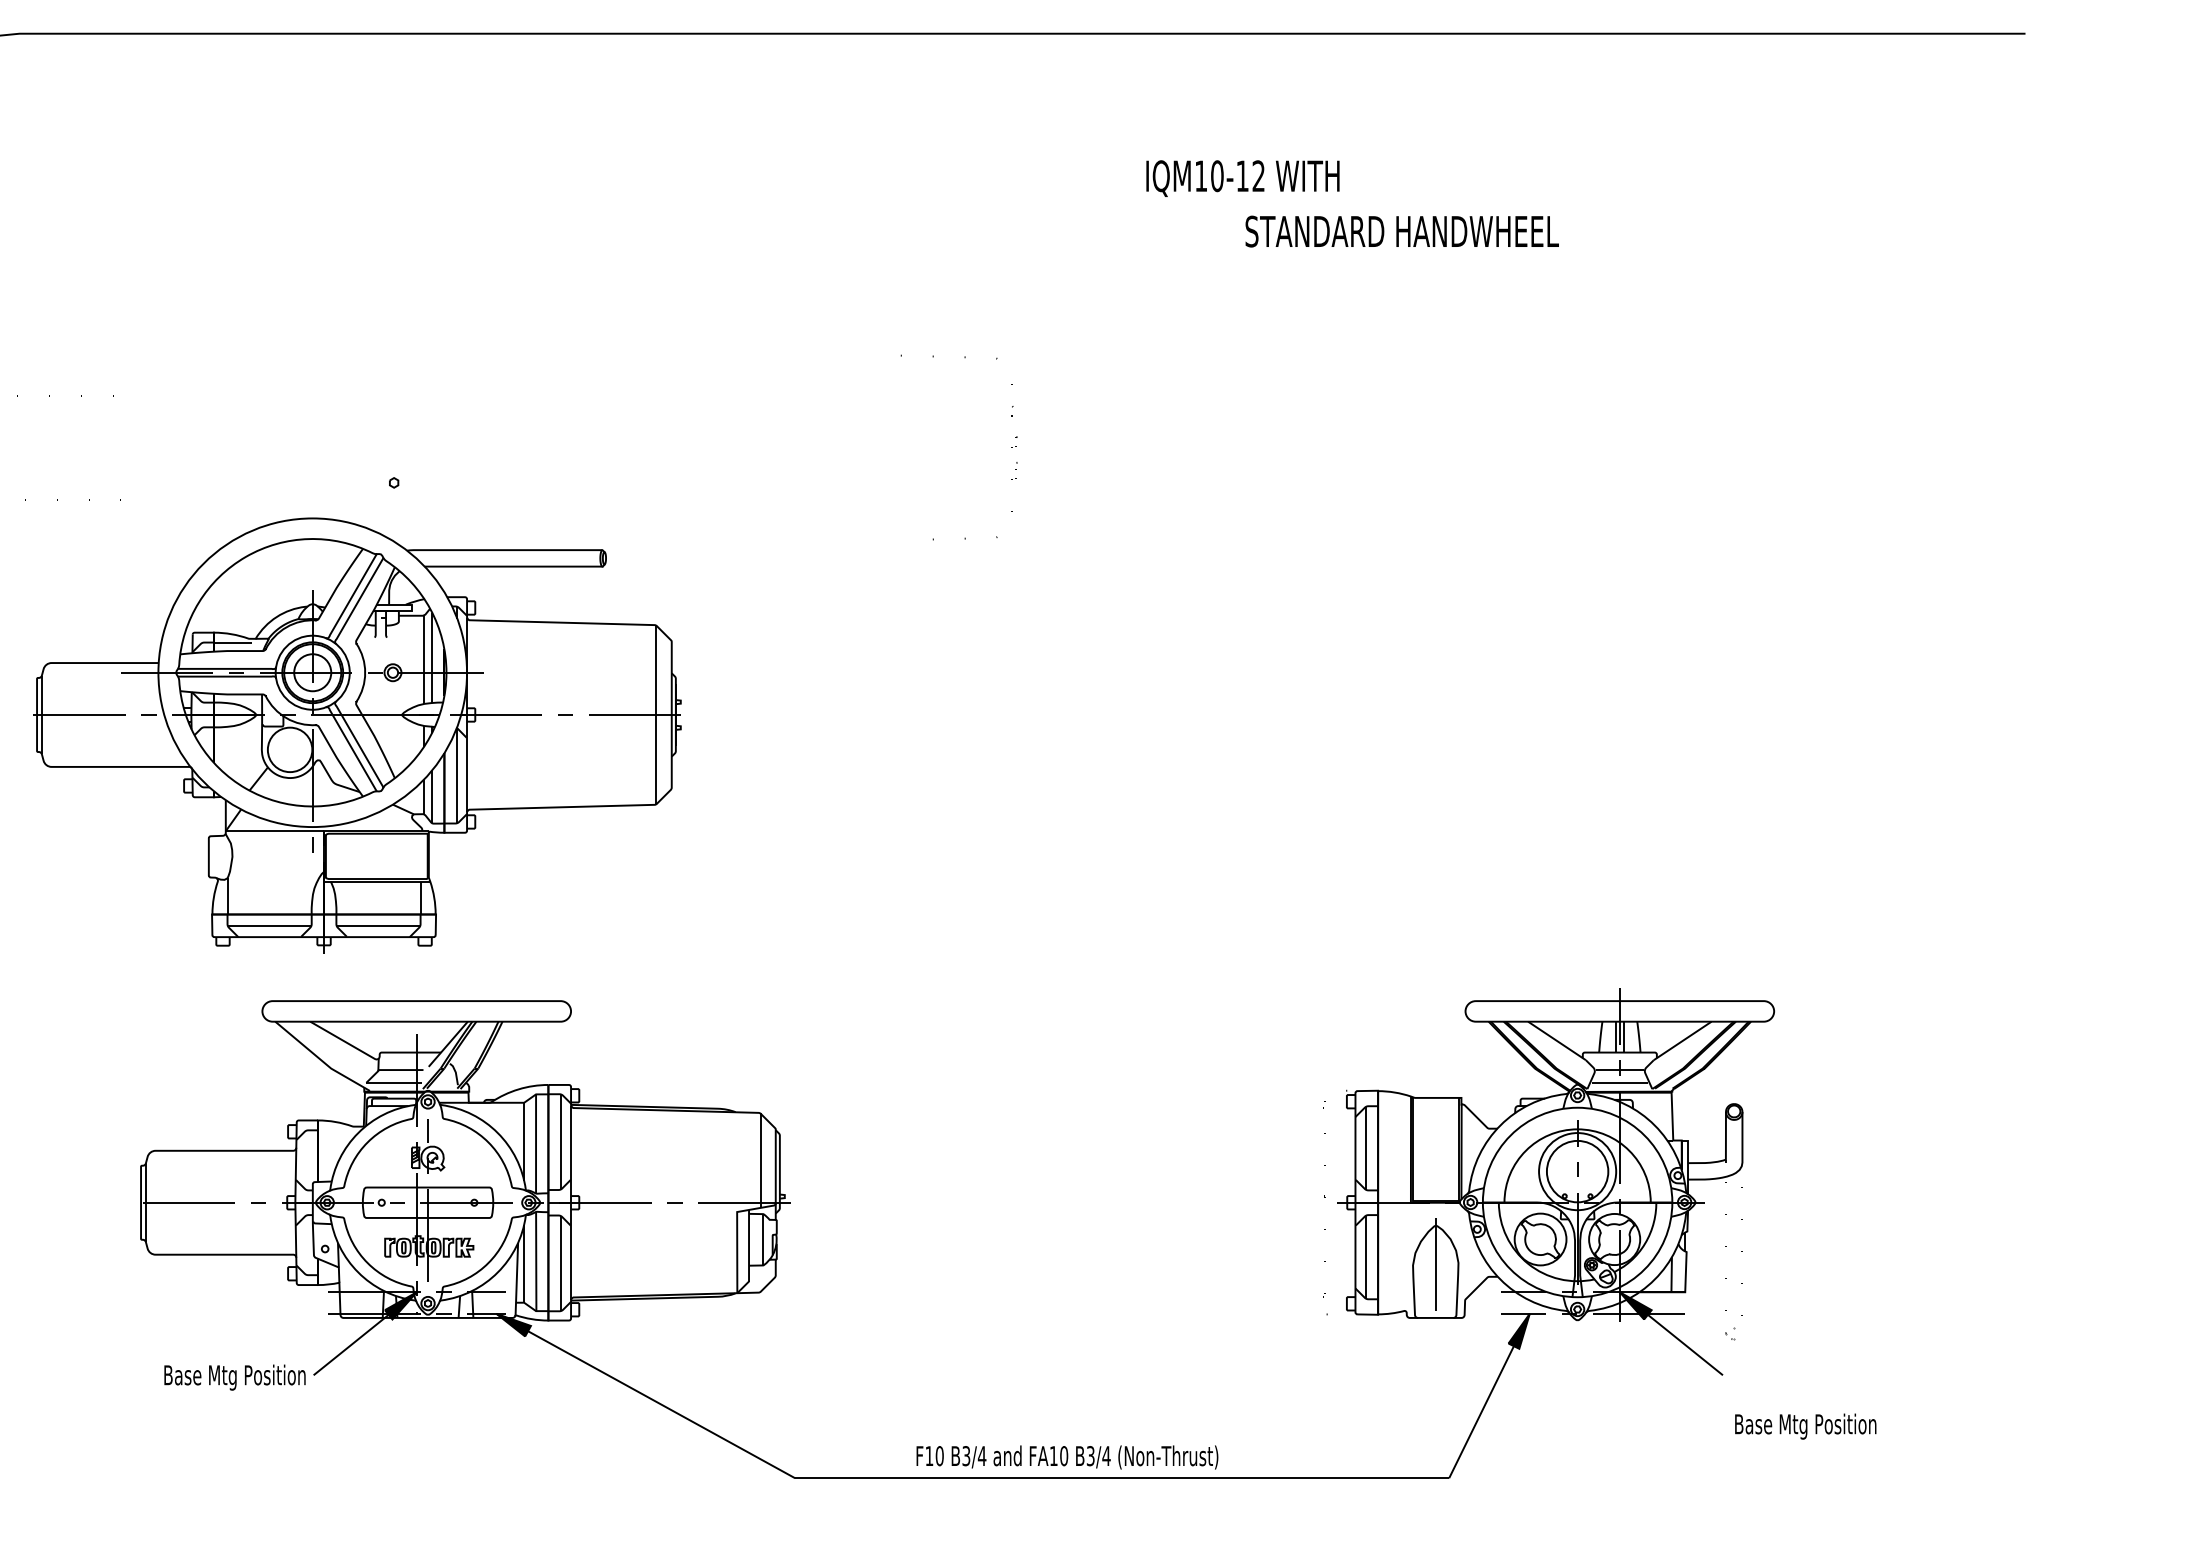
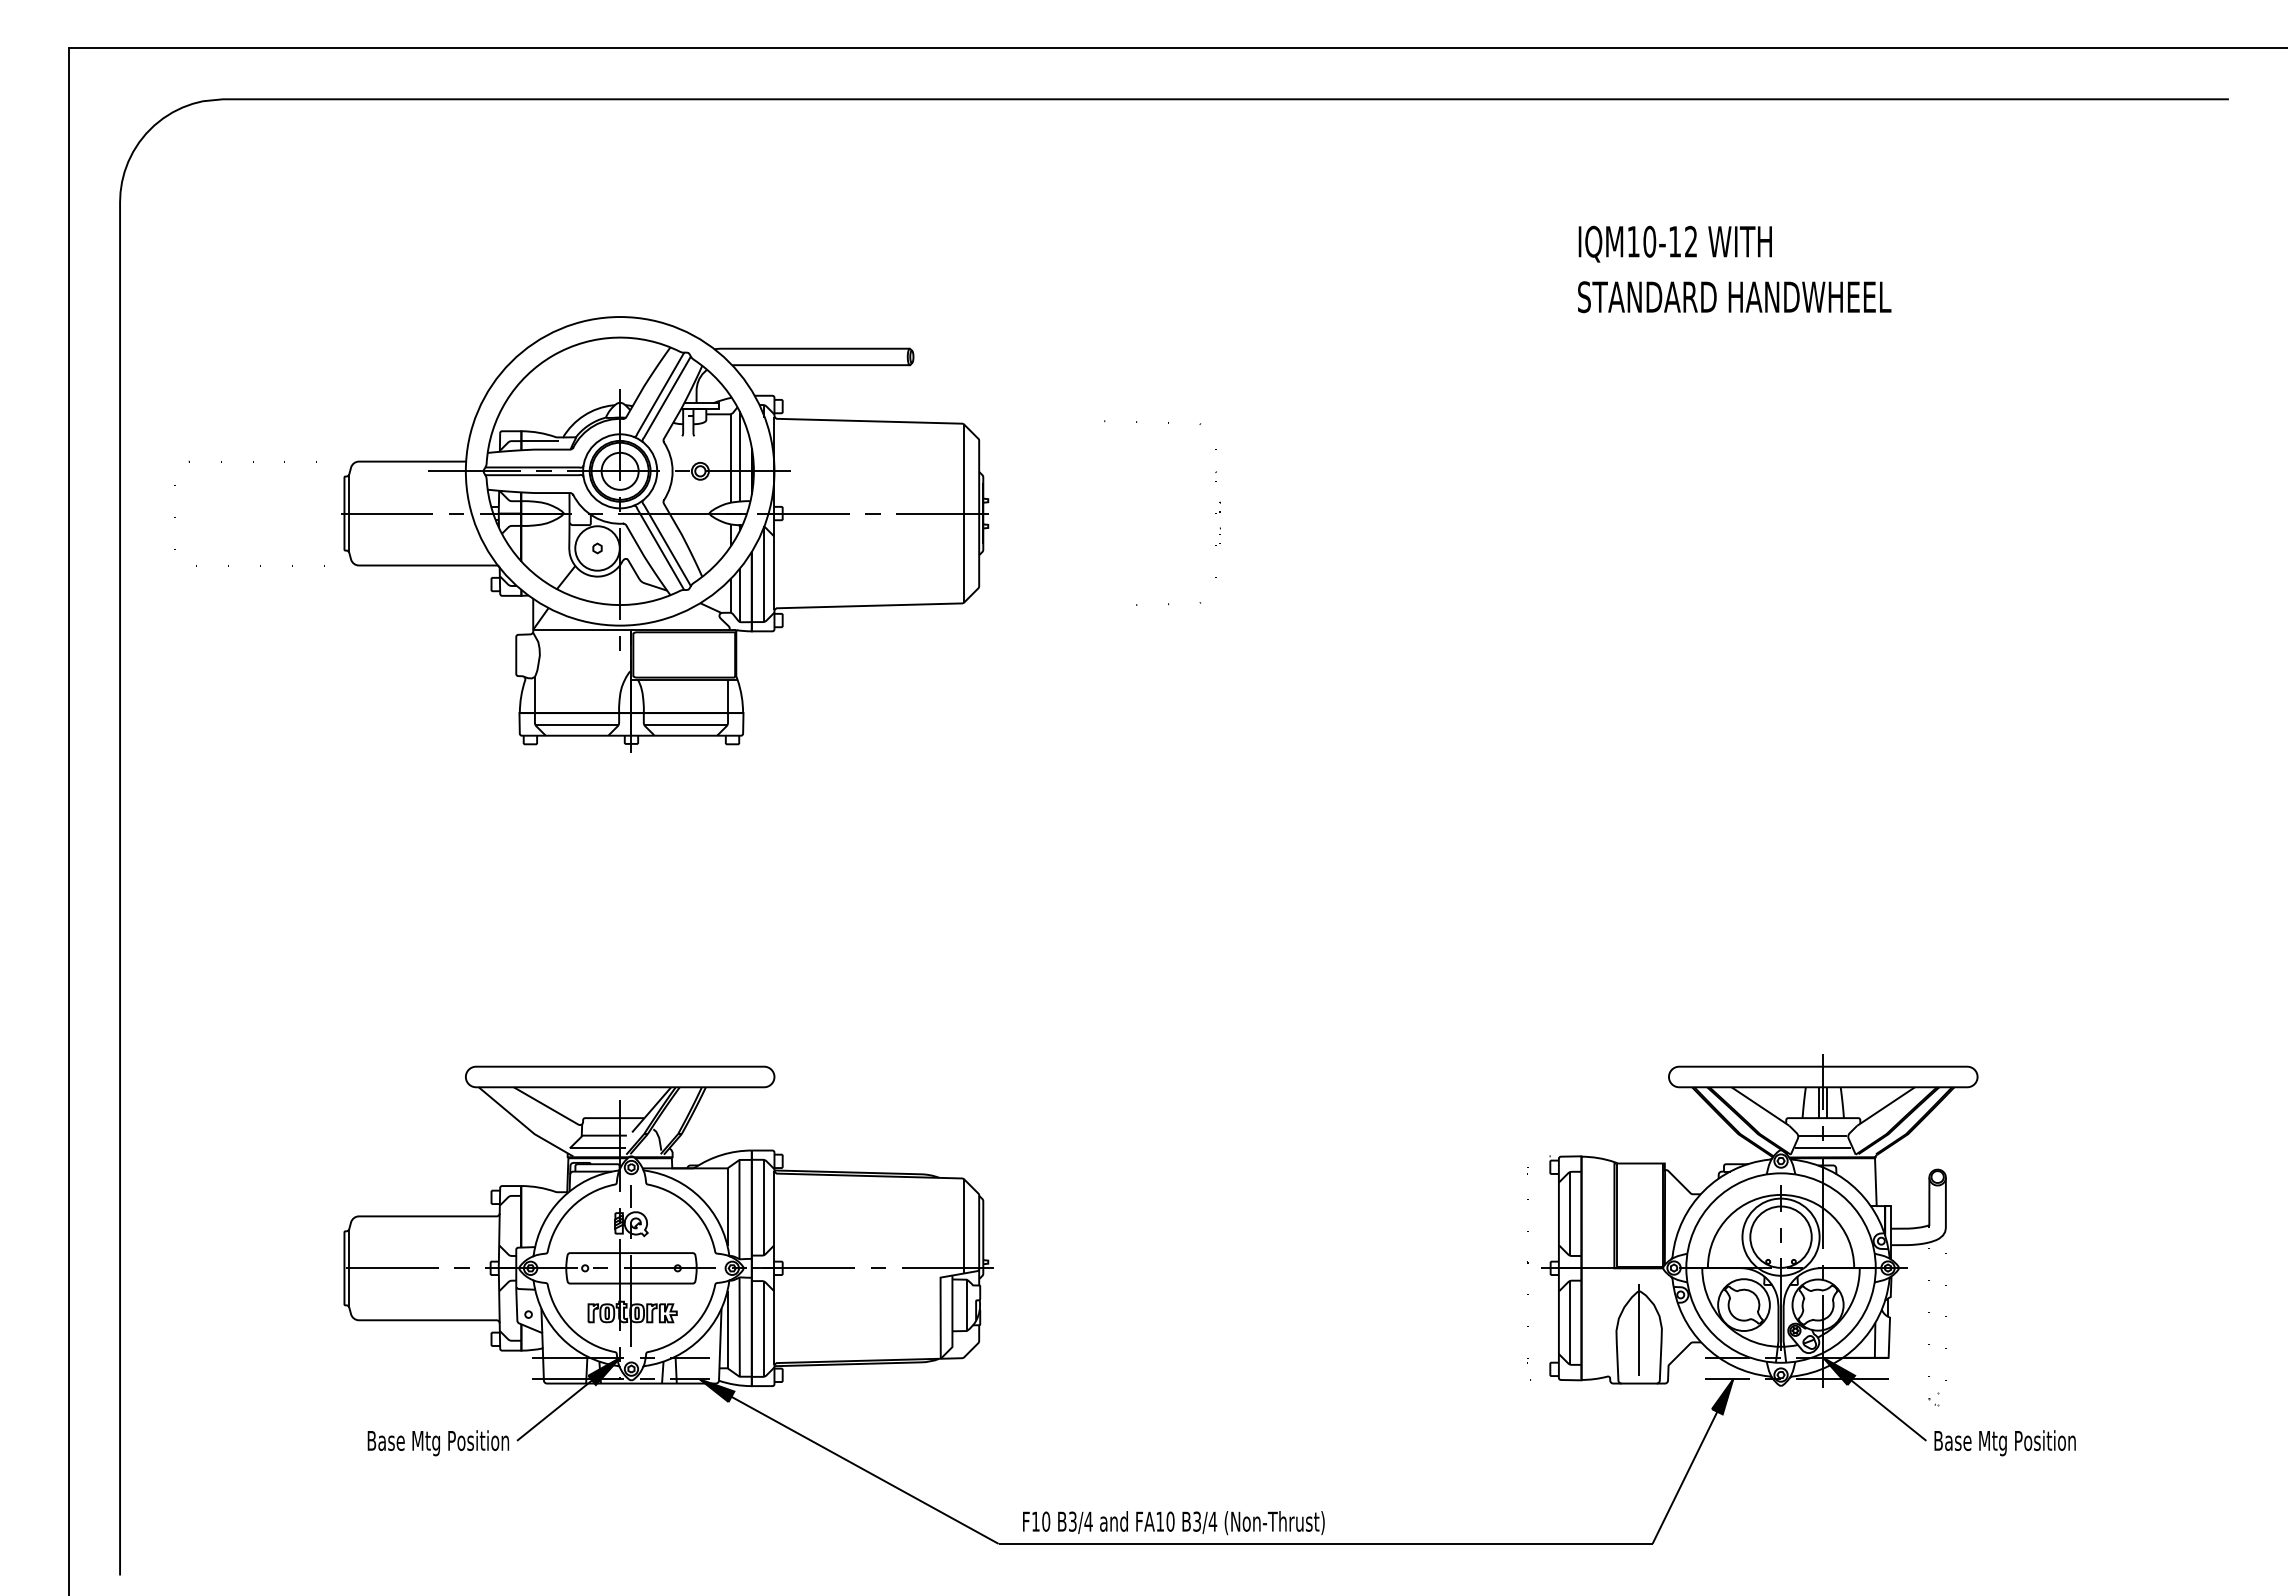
text: (1242, 177) -> (1674, 243), moved
text: (1402, 231) -> (1734, 297), moved
part: (358, 735) -> (665, 534), moved
text: (1805, 1426) -> (2004, 1443), moved
text: (1067, 1457) -> (1173, 1523), moved

